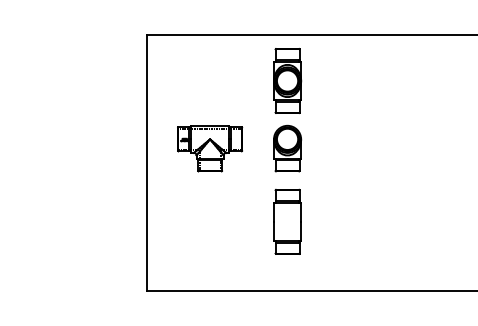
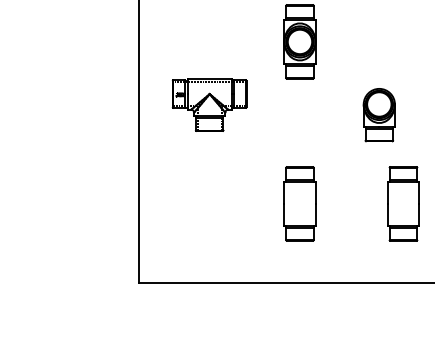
part: (210, 148) -> (210, 104), moved
part: (287, 148) -> (379, 114), moved
part: (377, 221) -> (403, 203), added

